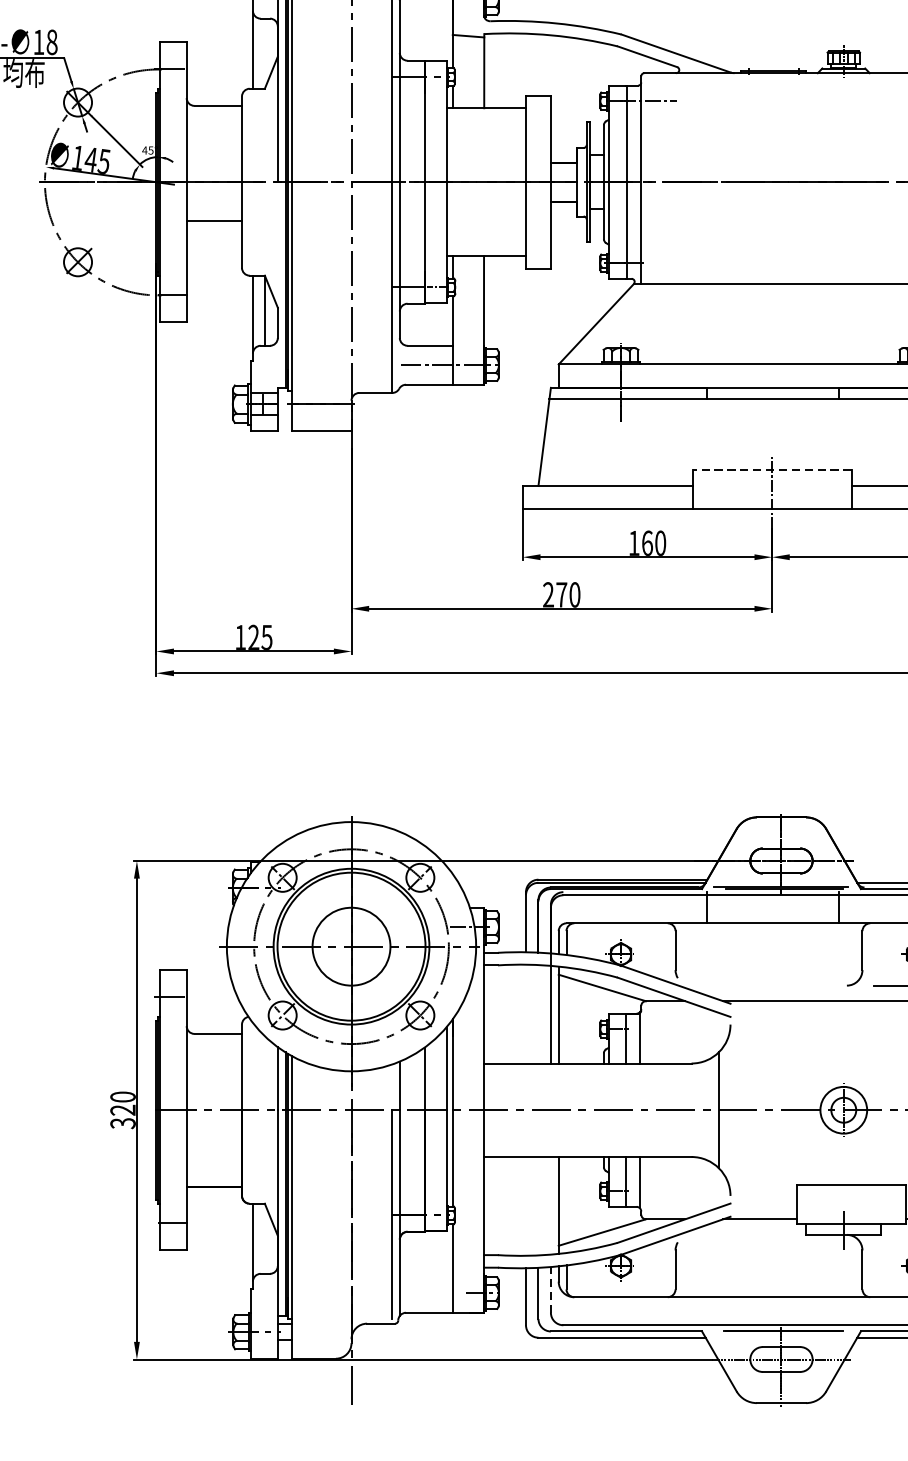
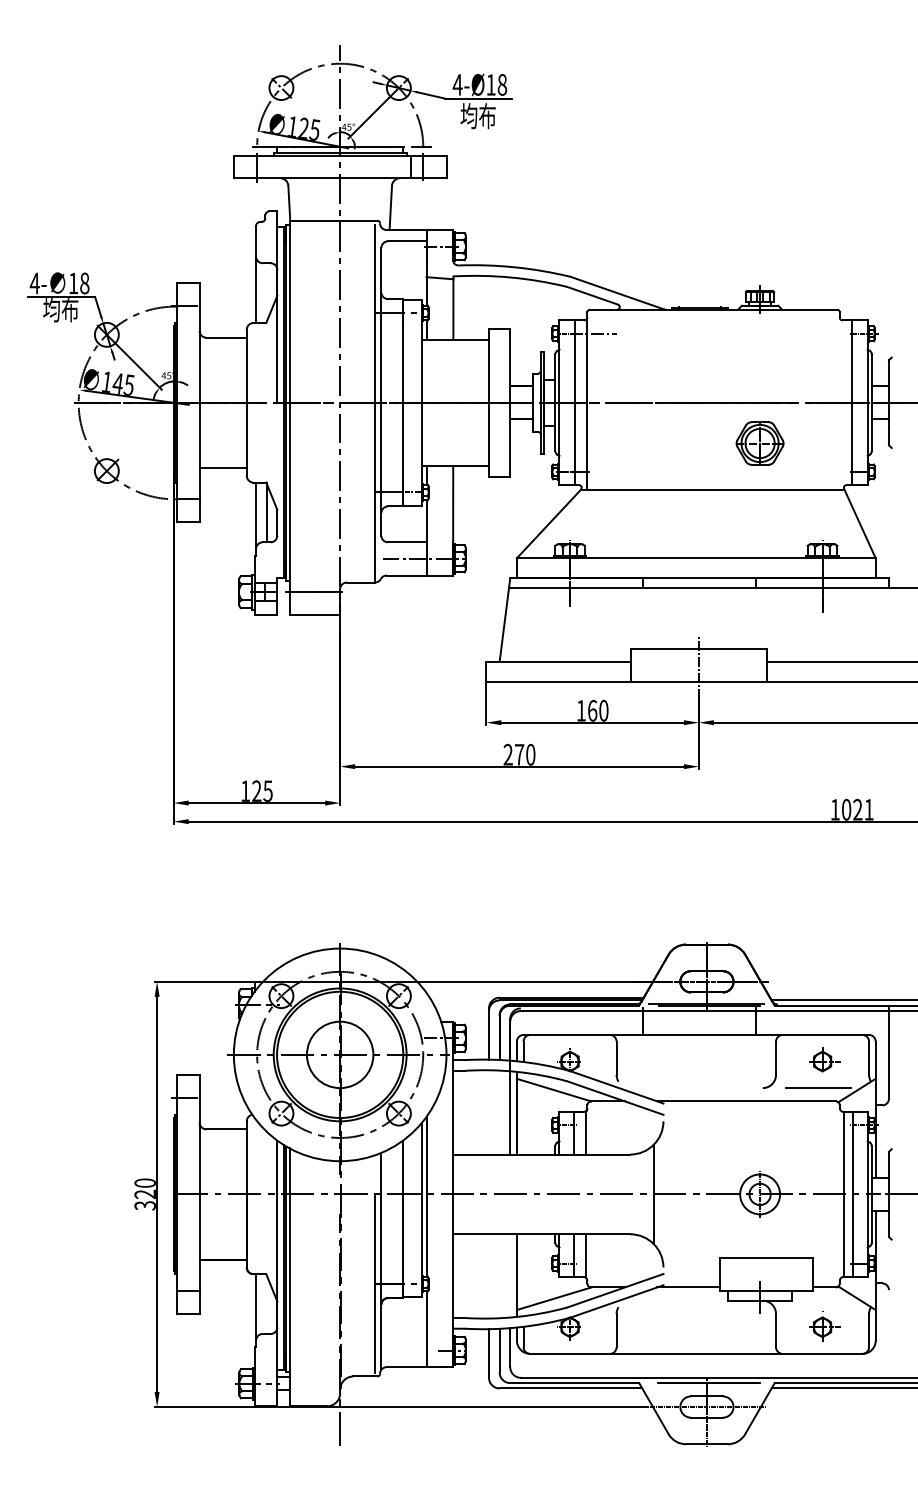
line: (213, 220) -> (222, 467), moved
part: (843, 229) -> (759, 443), added
line: (771, 470) -> (698, 648), dashed -> solid
line: (551, 1289) -> (510, 1347), dashed -> solid

